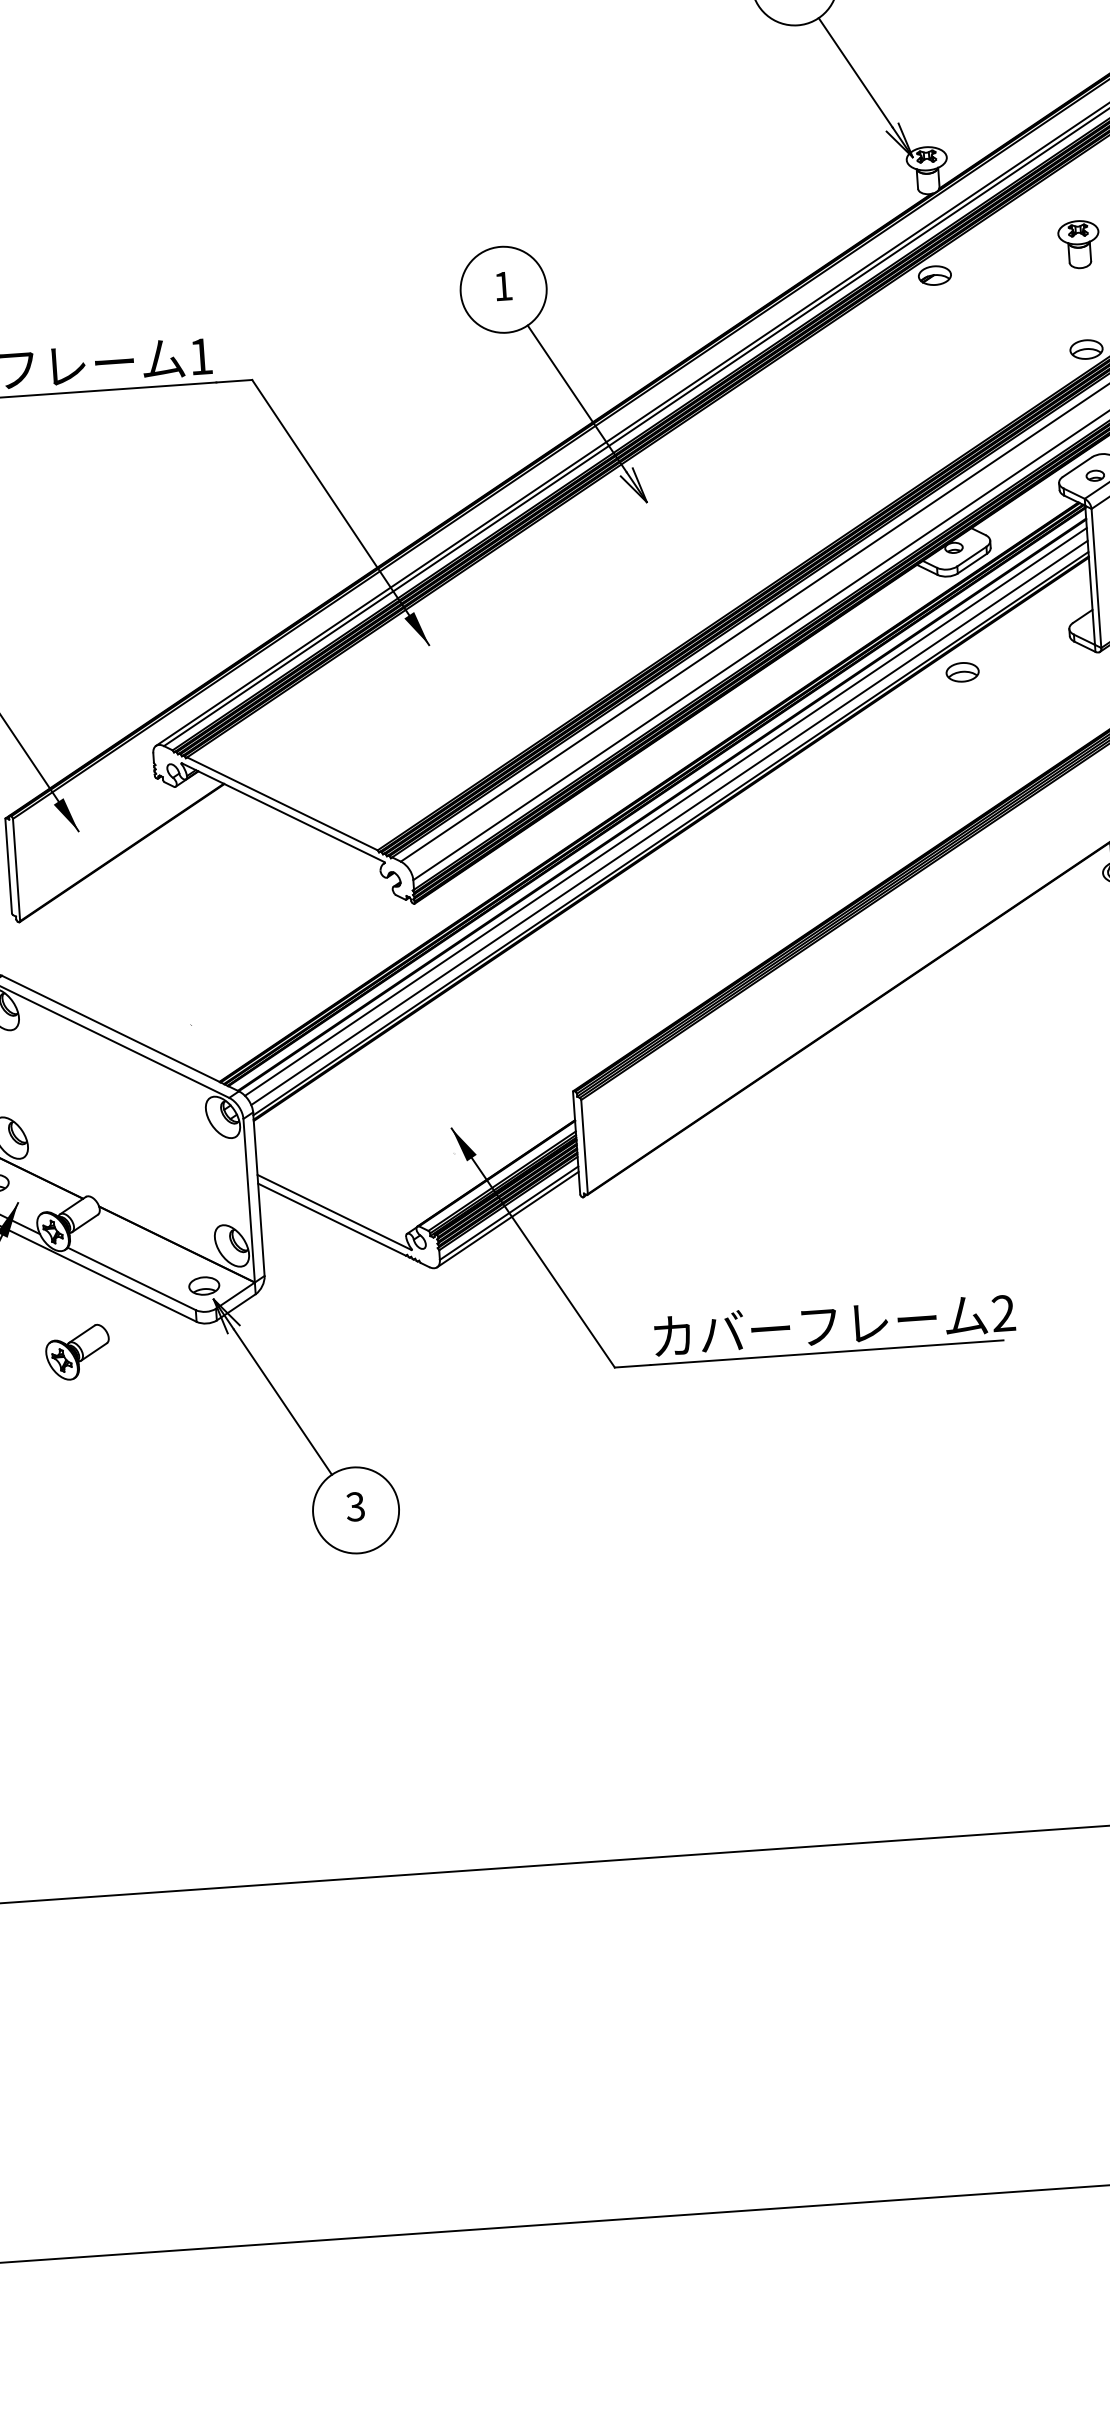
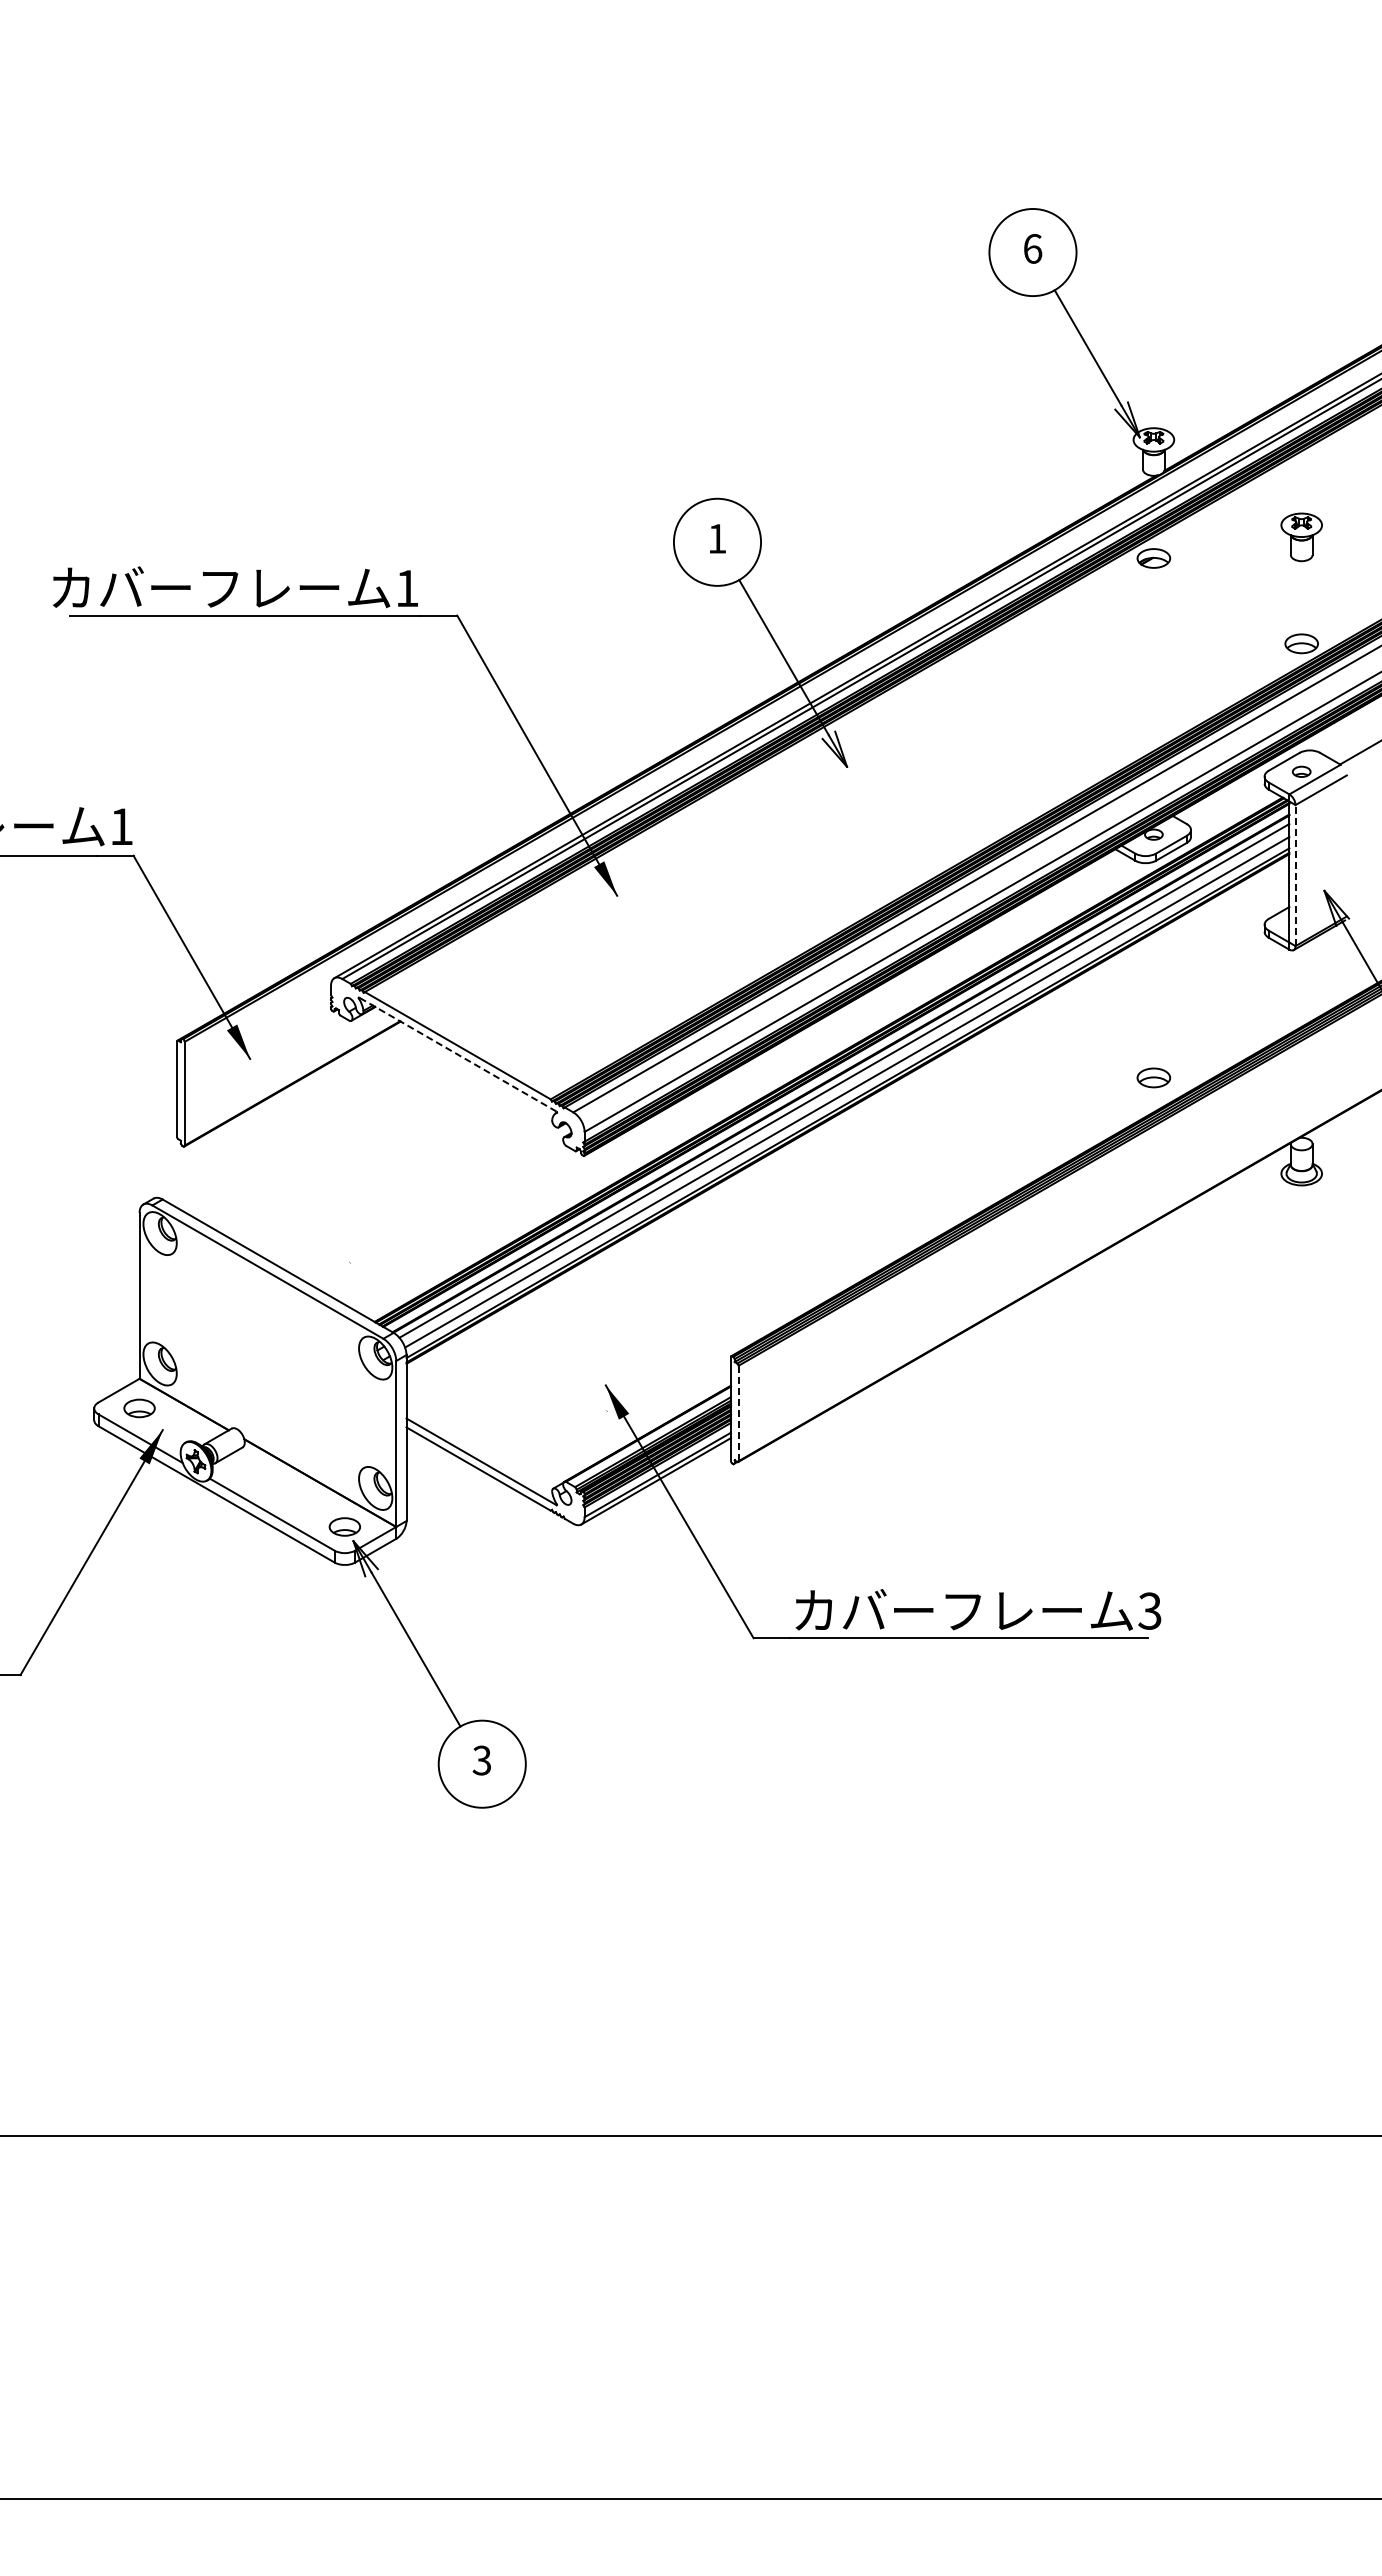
line: (1096, 578) -> (1295, 875), solid -> dashed
part: (962, 671) -> (1153, 1077), moved
line: (282, 812) -> (457, 1054), solid -> dashed
line: (584, 1147) -> (738, 1413), solid -> dashed
text: (1003, 1312) -> (1149, 1610), 2 -> 3
part: (77, 1351) -> (212, 1584), removed

